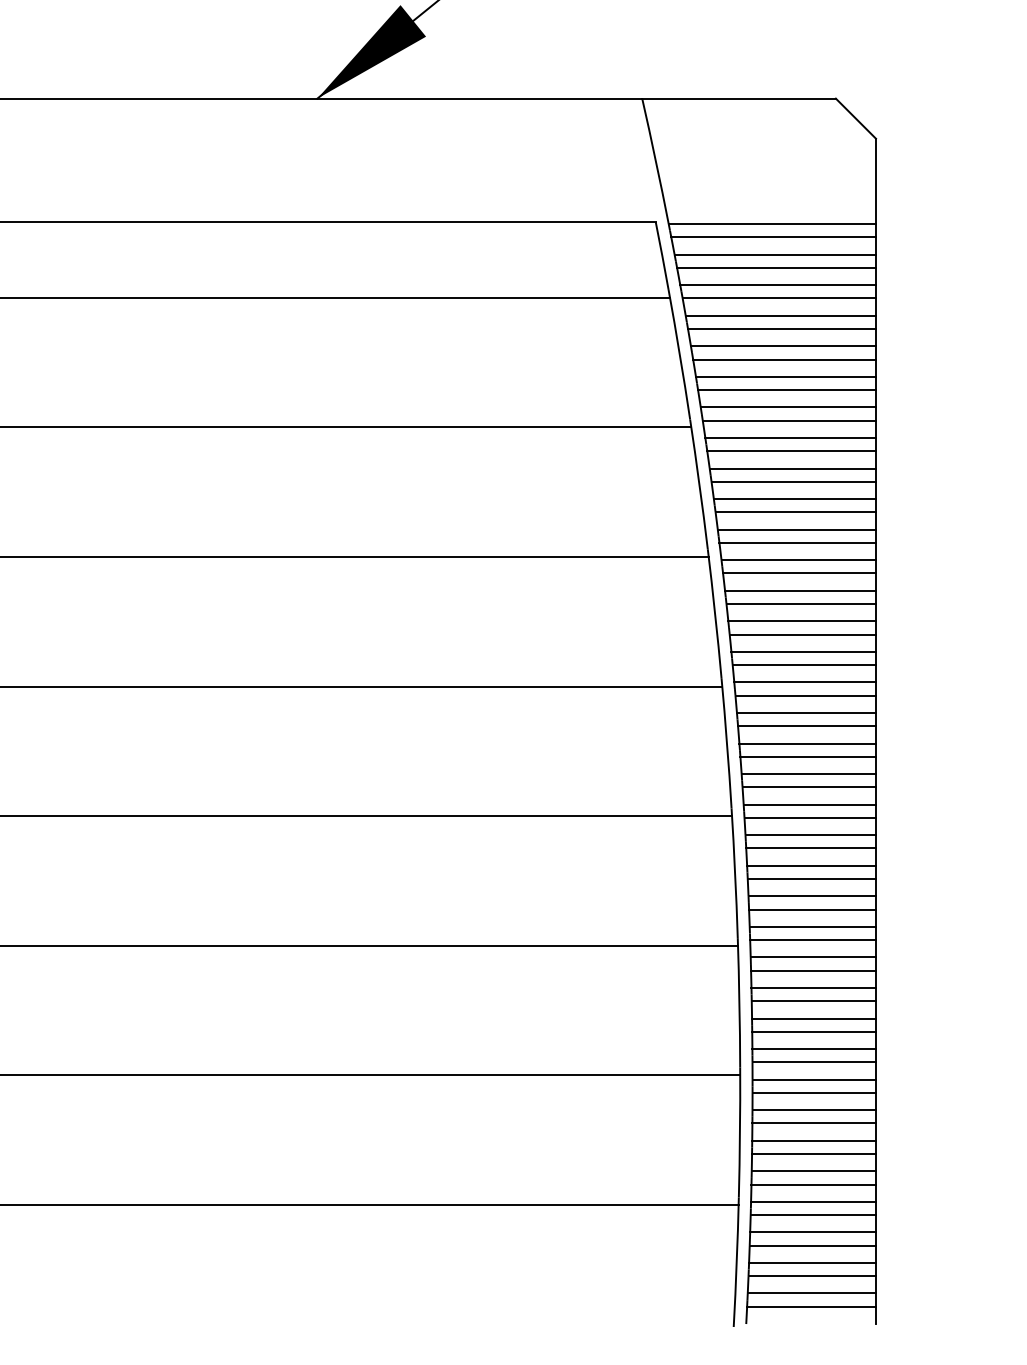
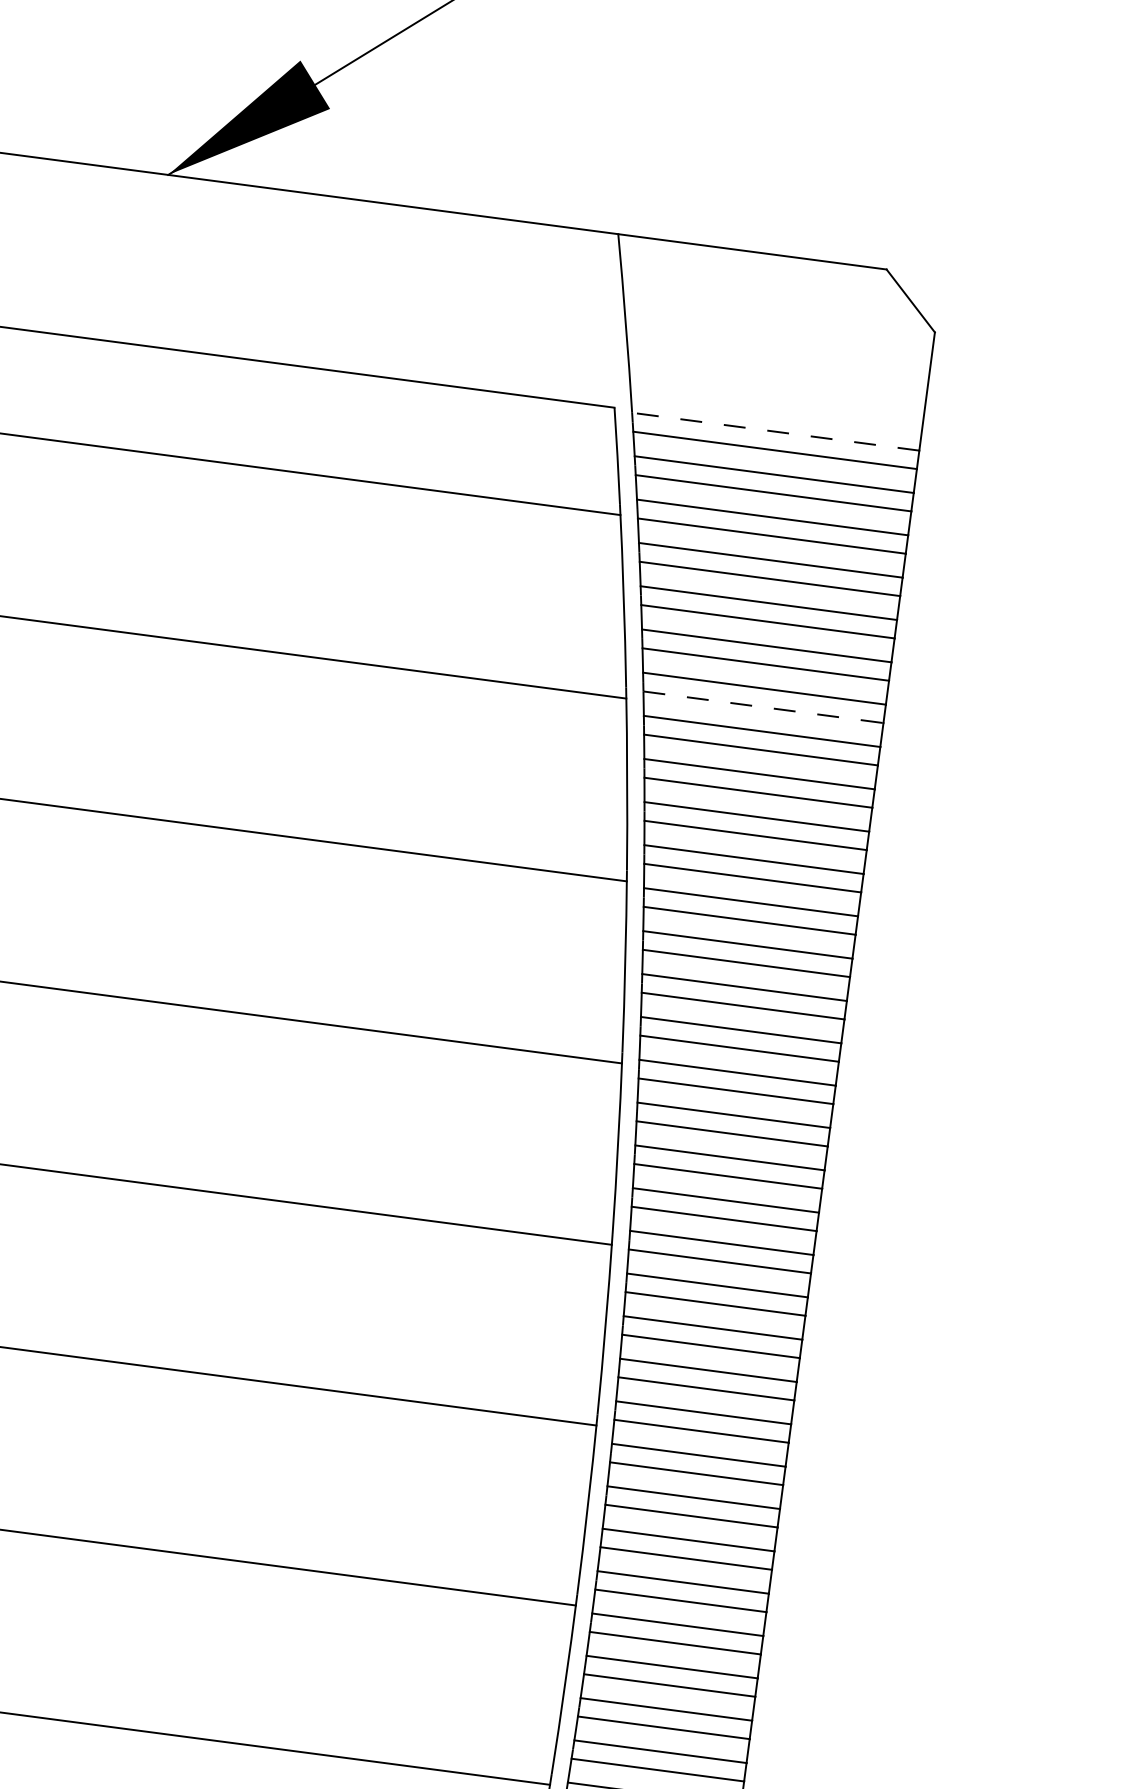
line: (772, 224) -> (775, 432), solid -> dashed
line: (789, 420) -> (763, 707), solid -> dashed

